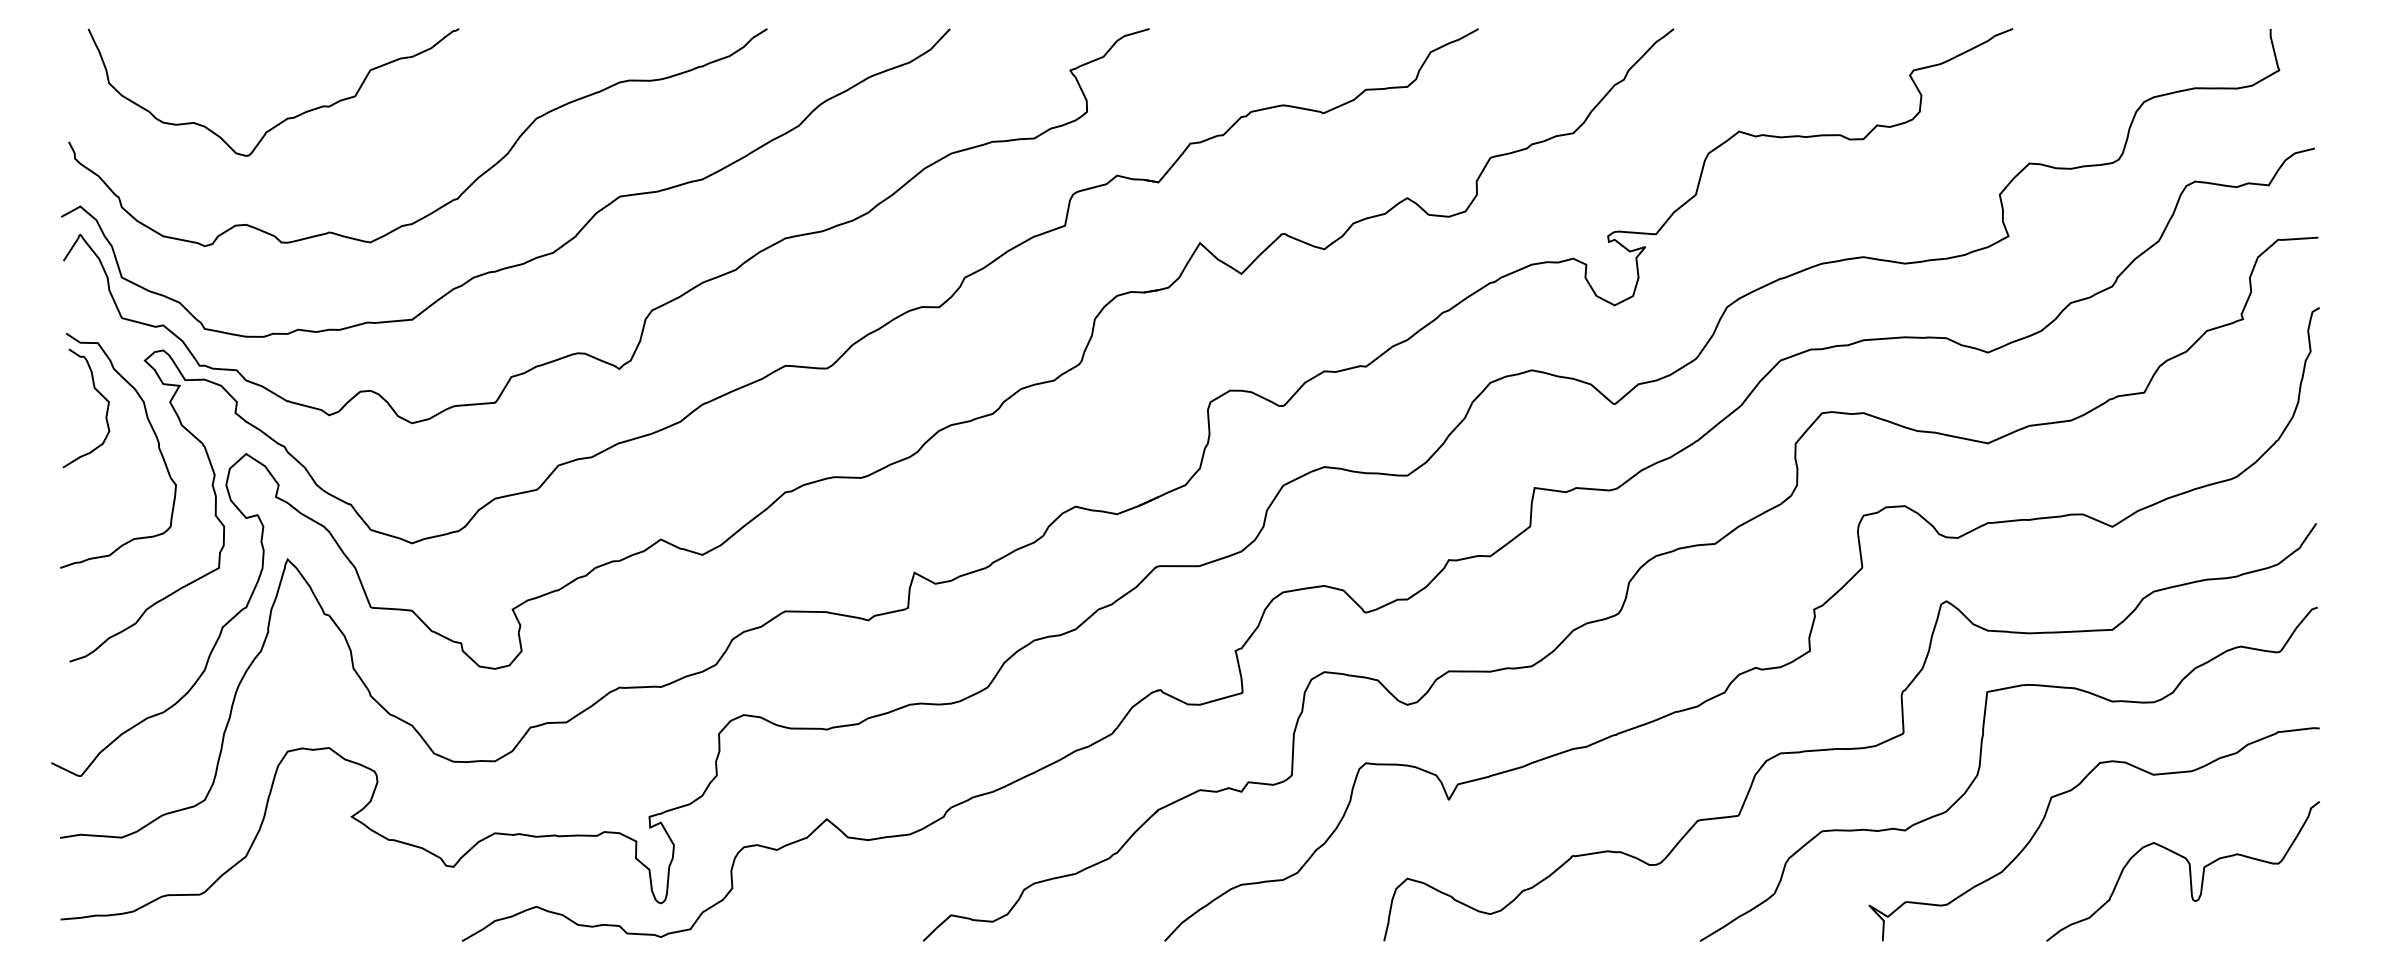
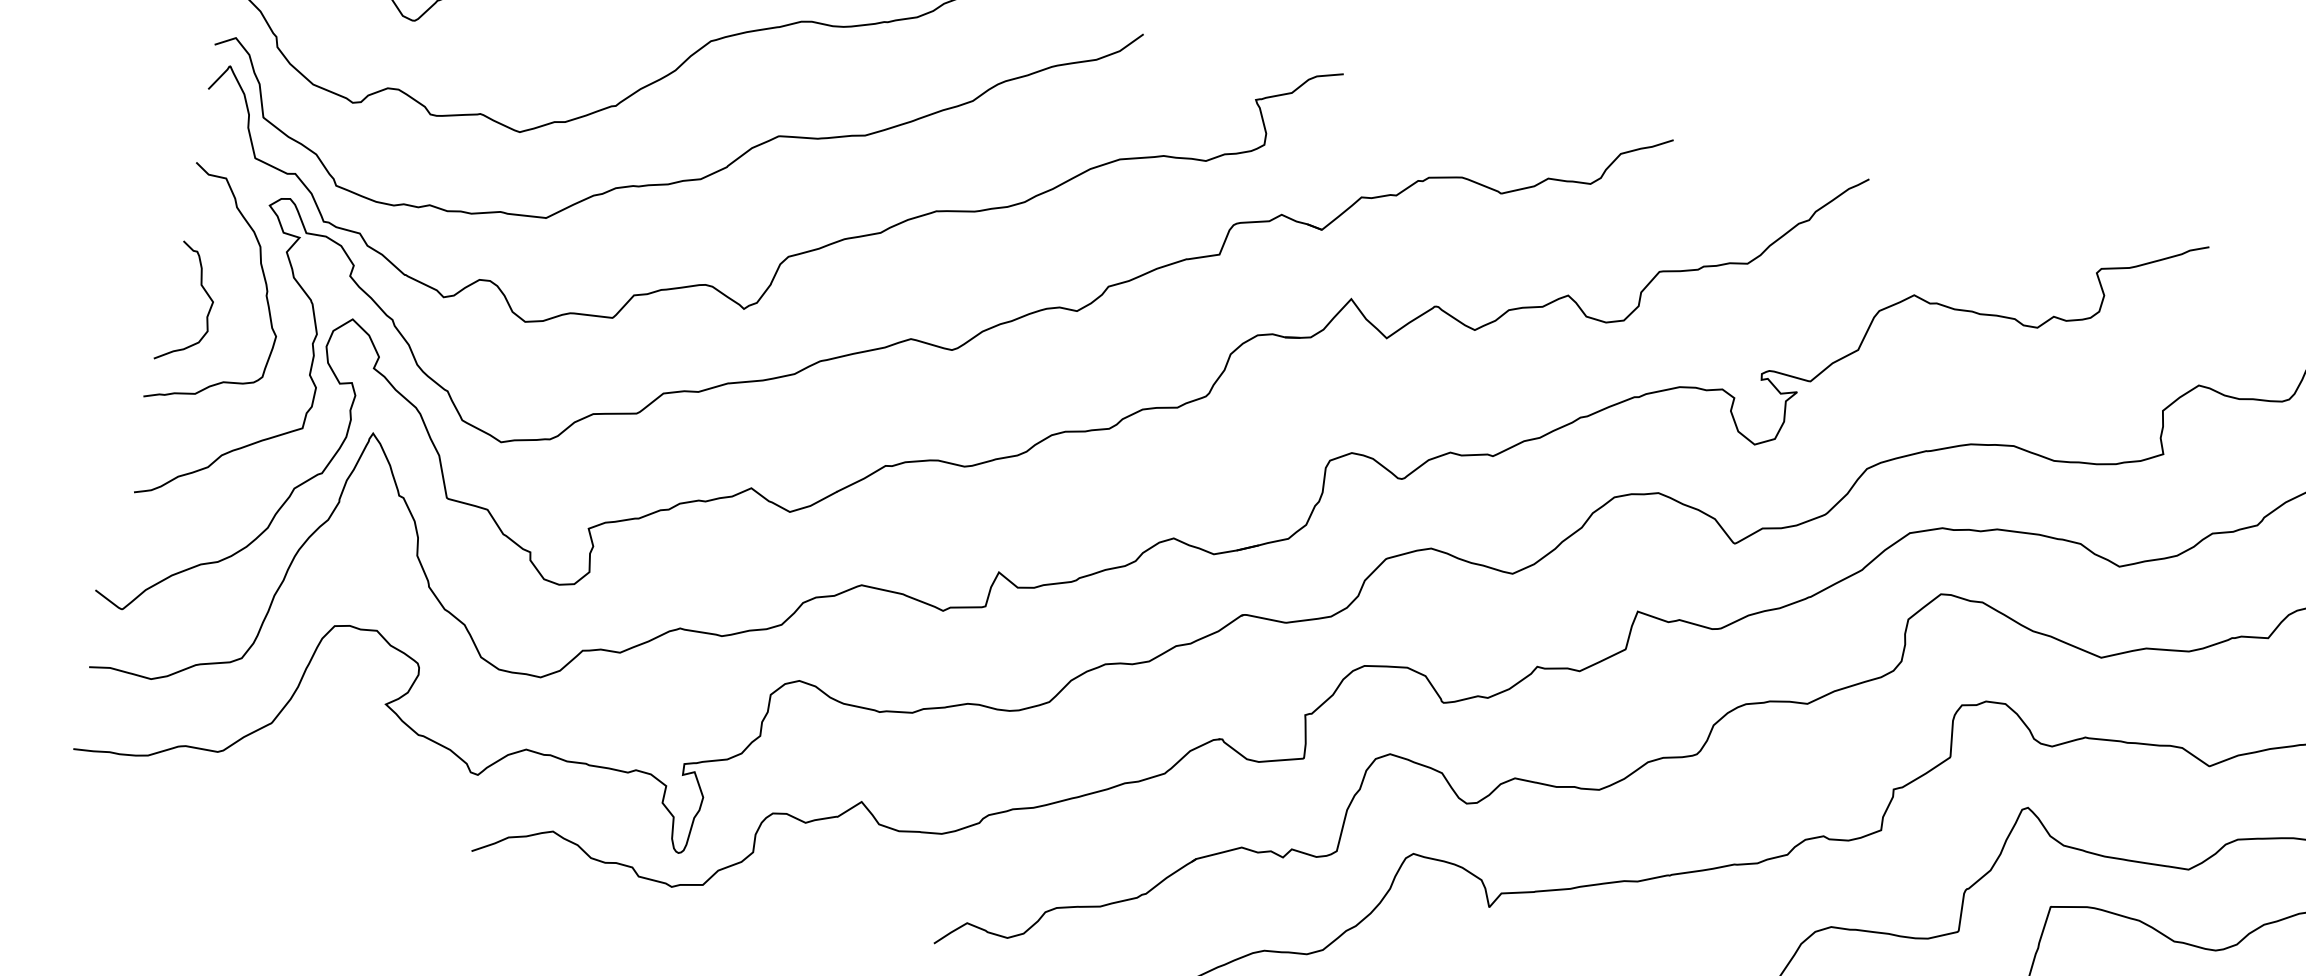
curve: (99, 394) -> (205, 292), moved

